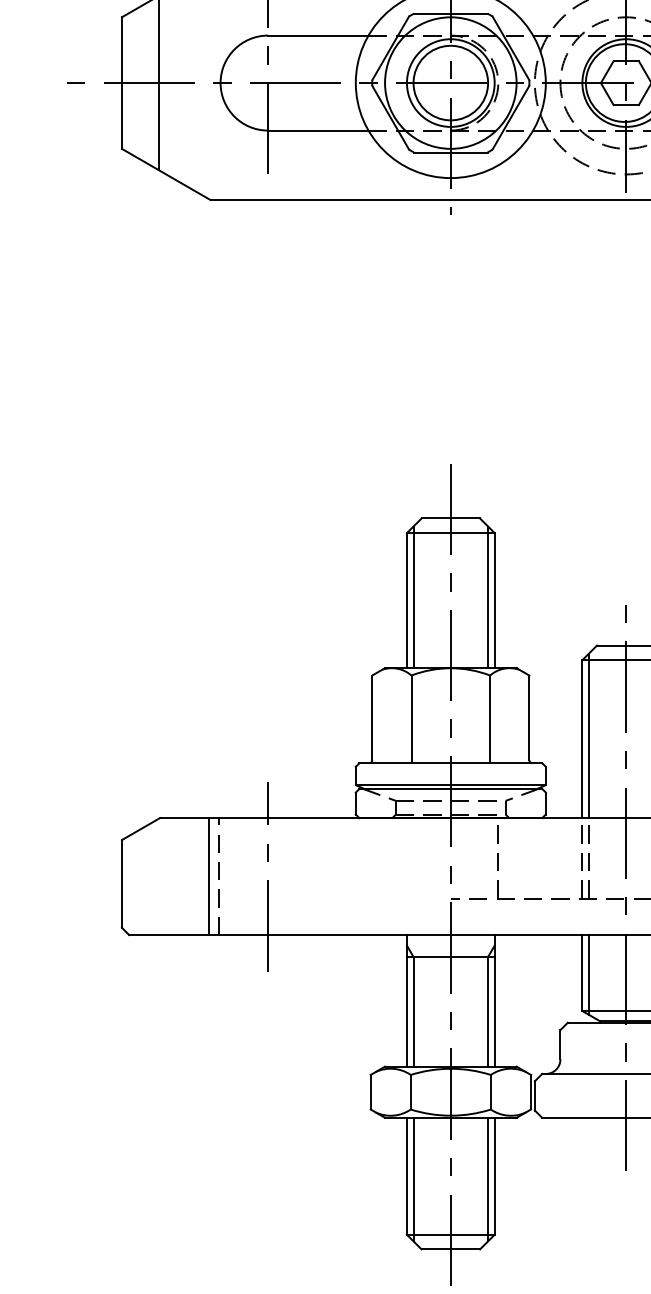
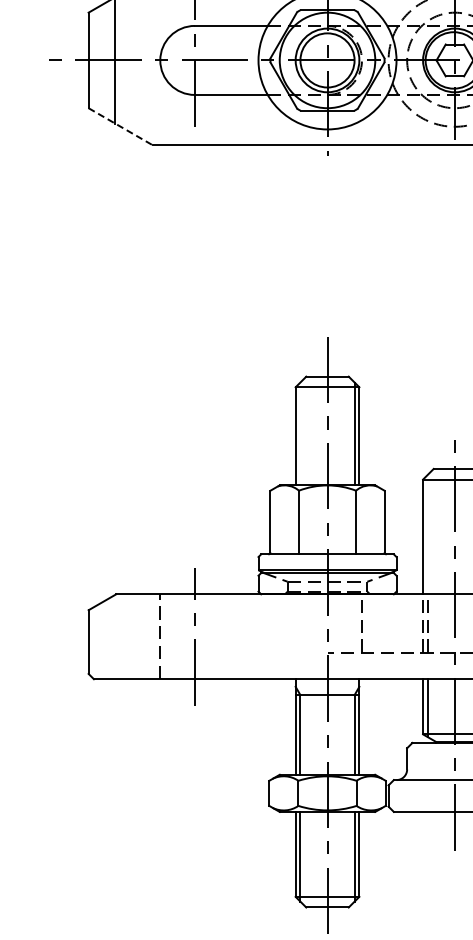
line: (167, 175) -> (121, 127), solid -> dashed
line: (413, 596) -> (300, 433), removed
line: (588, 735) -> (427, 534), removed
line: (208, 876) -> (151, 636), removed

